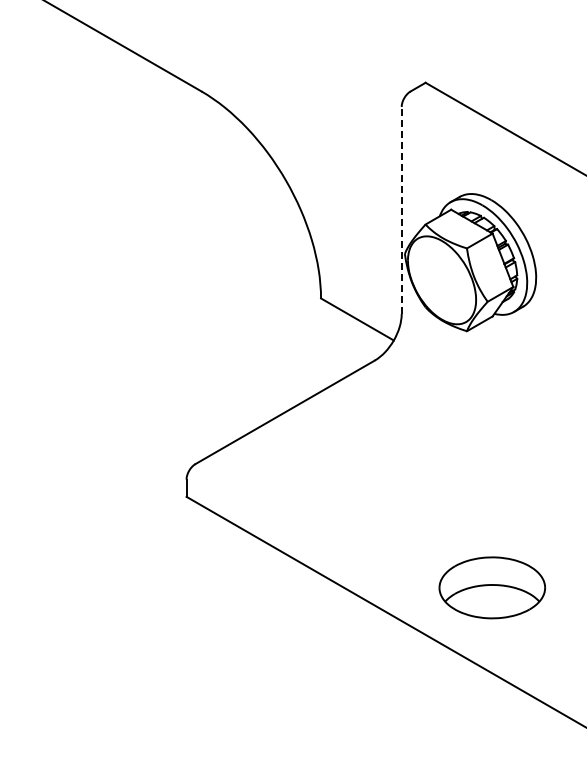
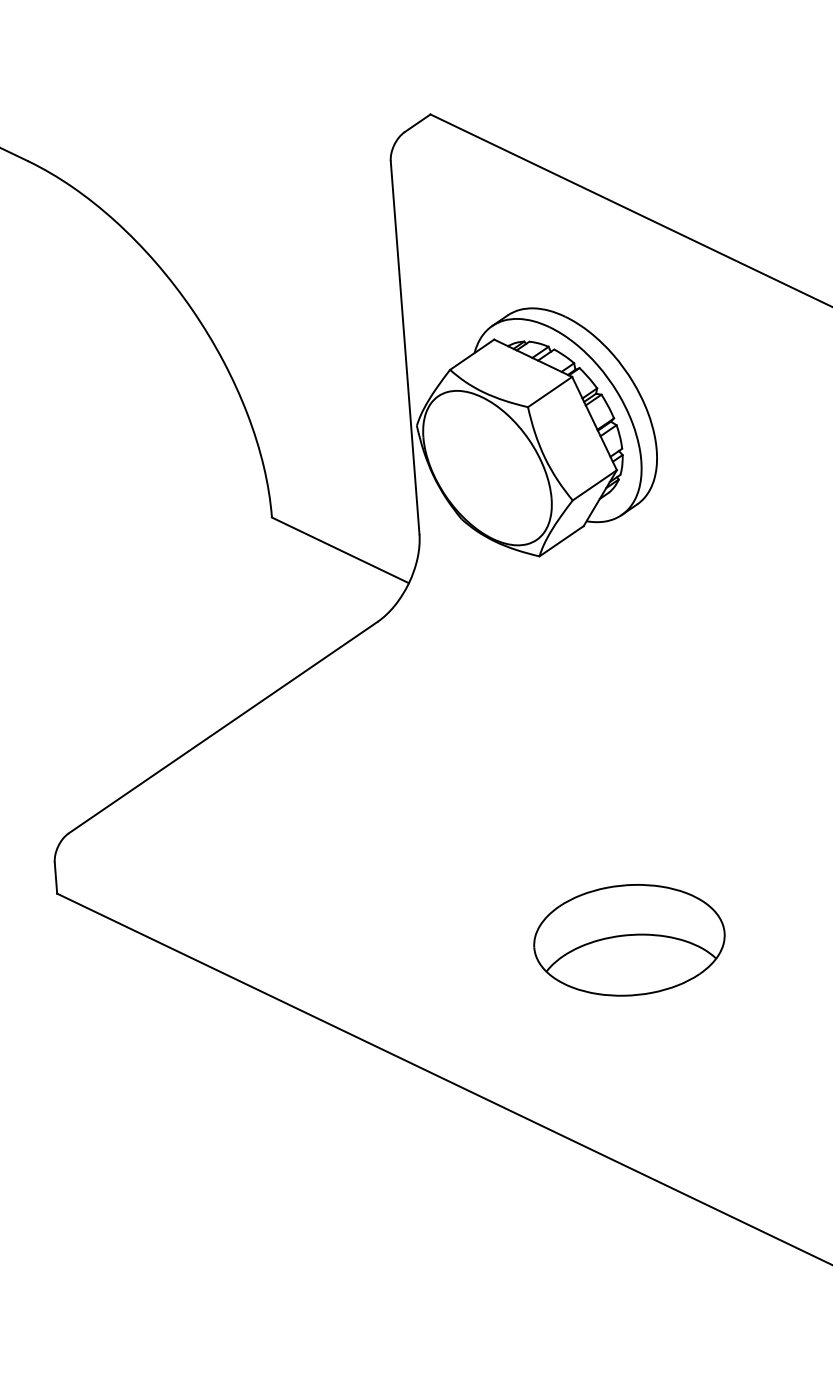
line: (401, 210) -> (404, 347), dashed -> solid
part: (491, 587) -> (627, 939), moved

